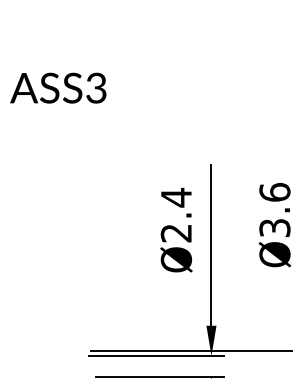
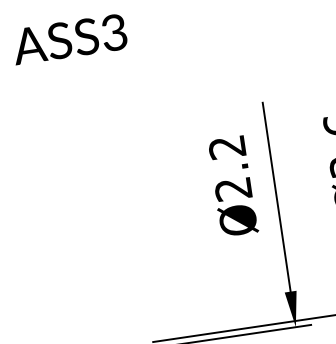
text: (175, 197) -> (226, 147), Ø2.4 -> Ø2.2

